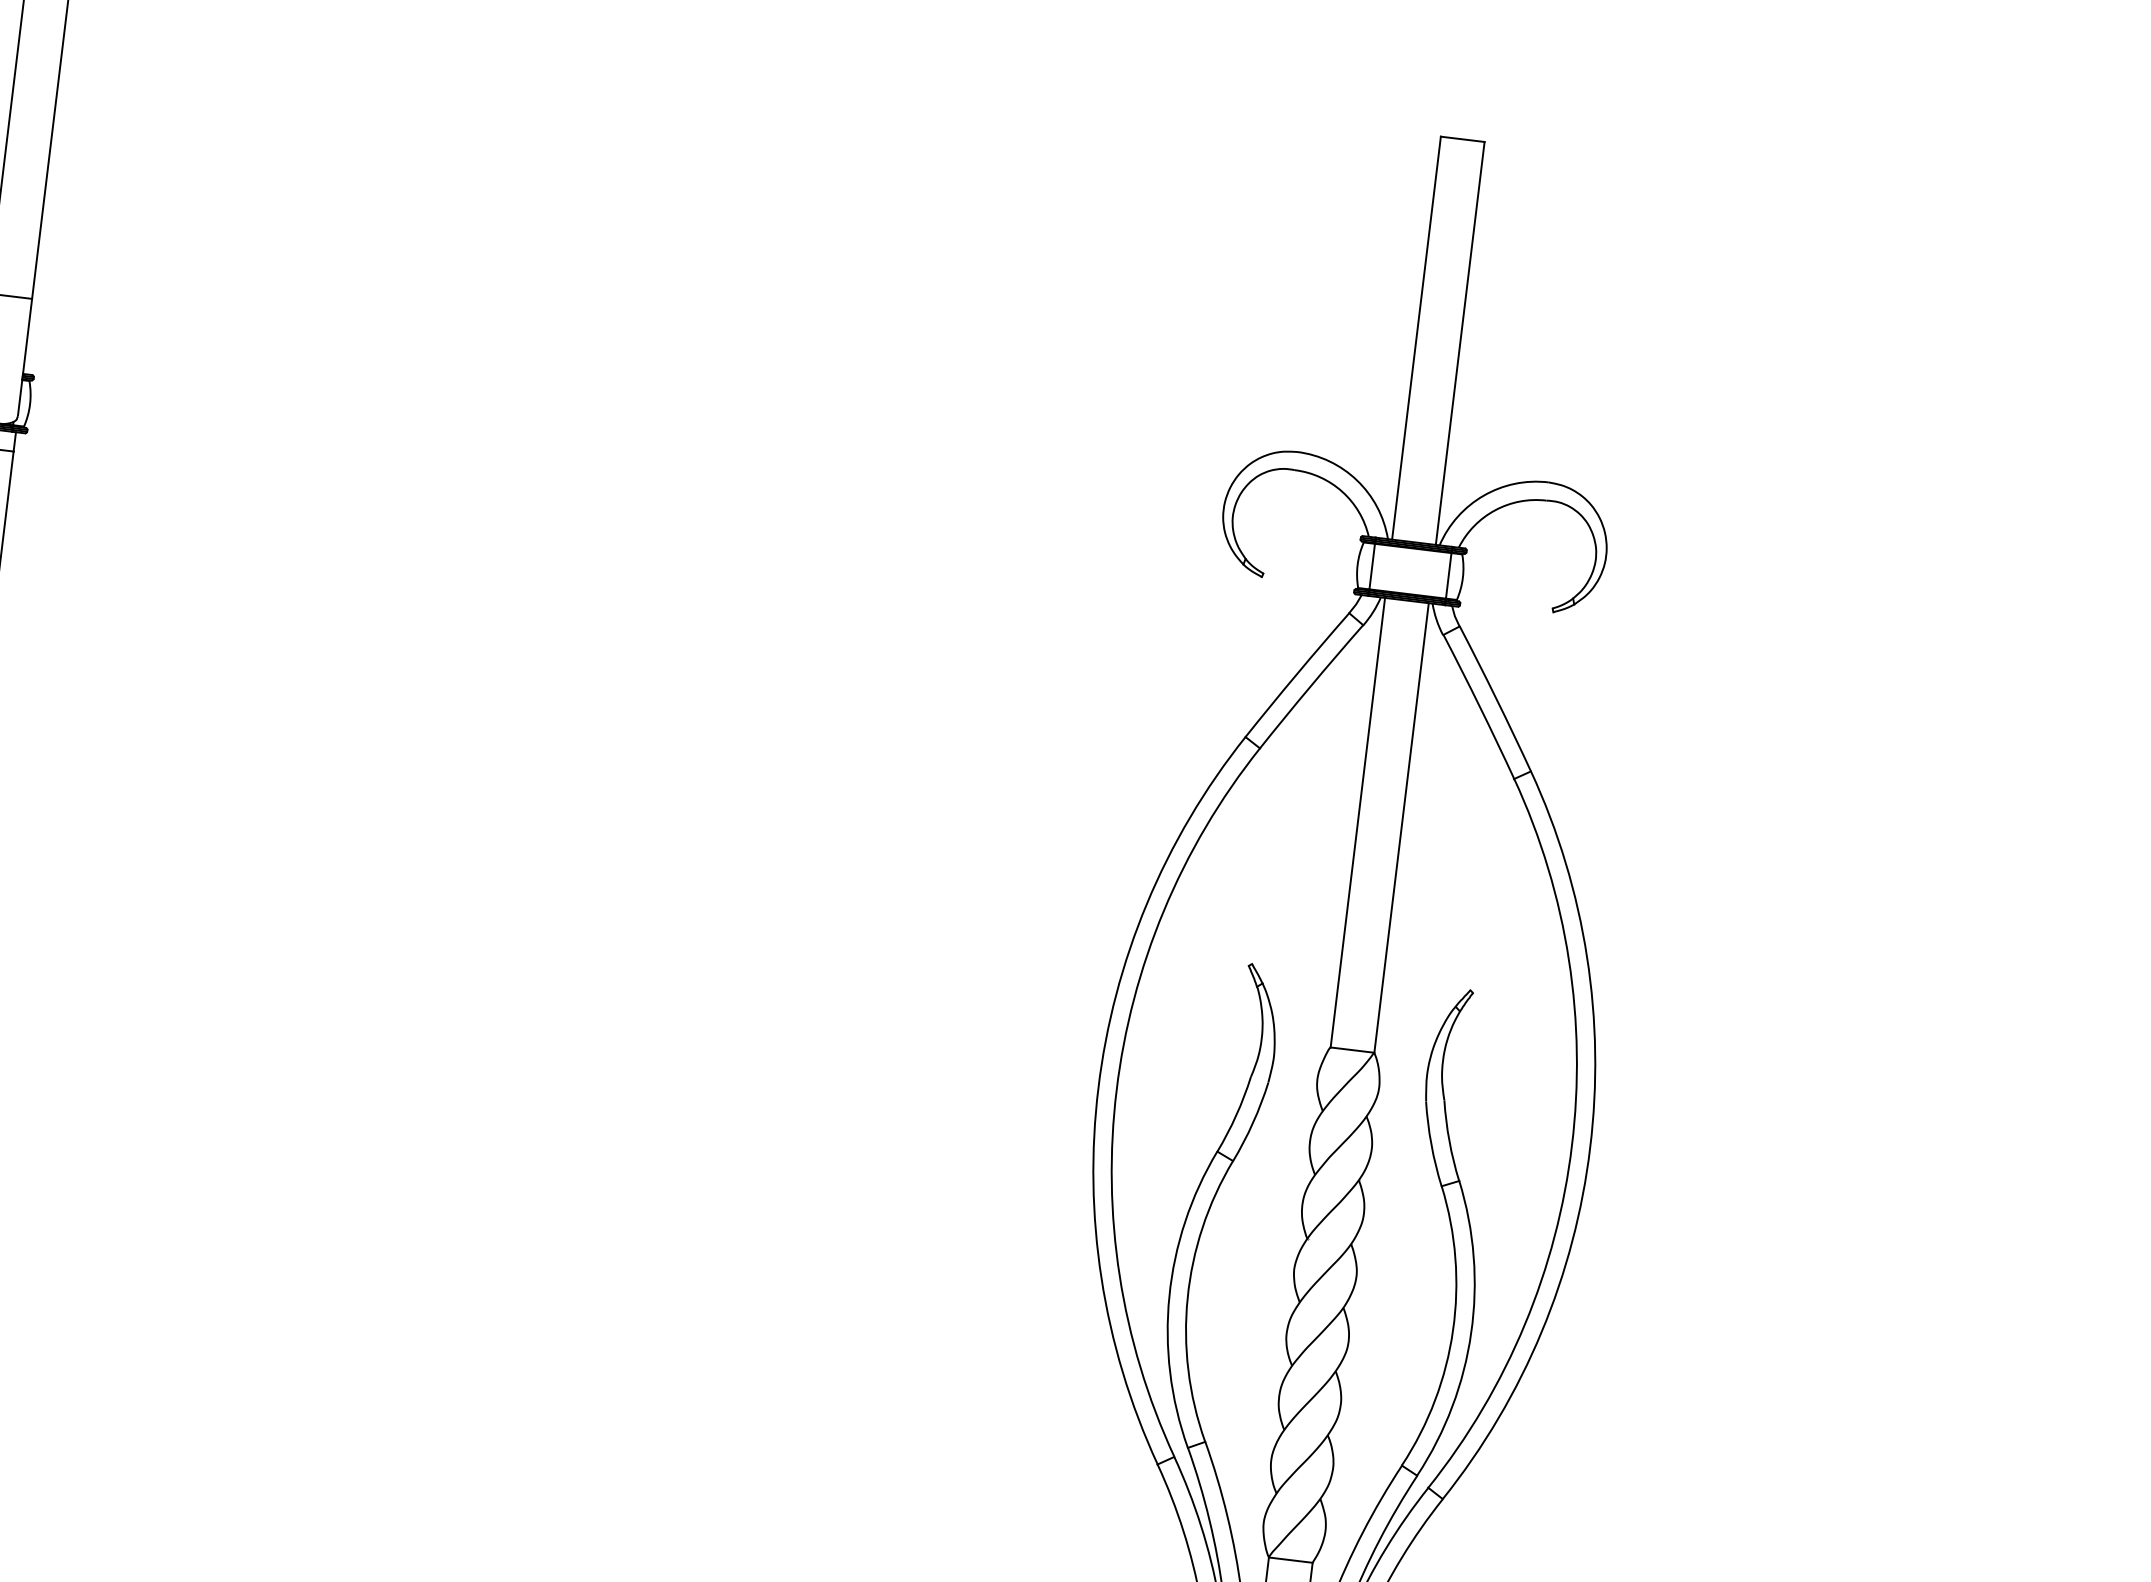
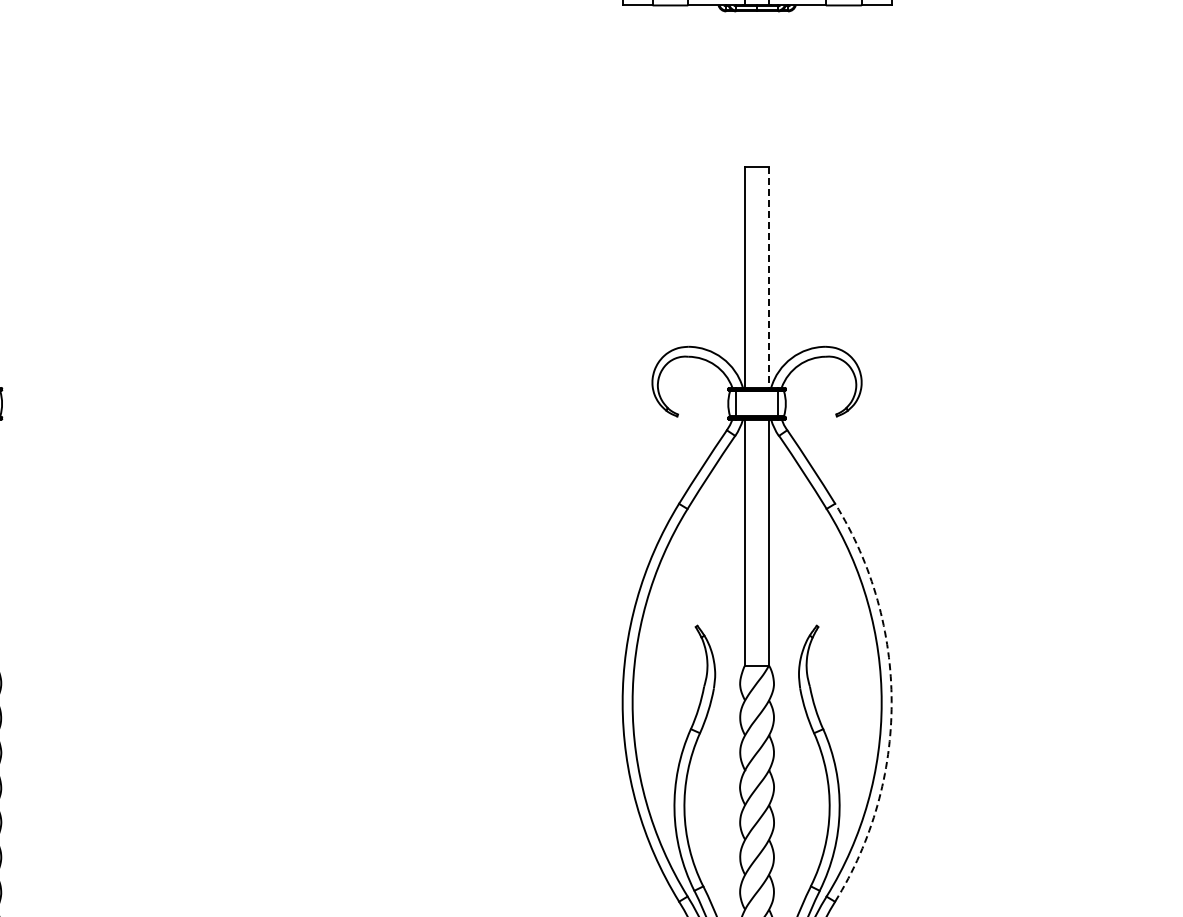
line: (1460, 345) -> (769, 278), solid -> dashed
arc: (1589, 1147) -> (891, 702), solid -> dashed

